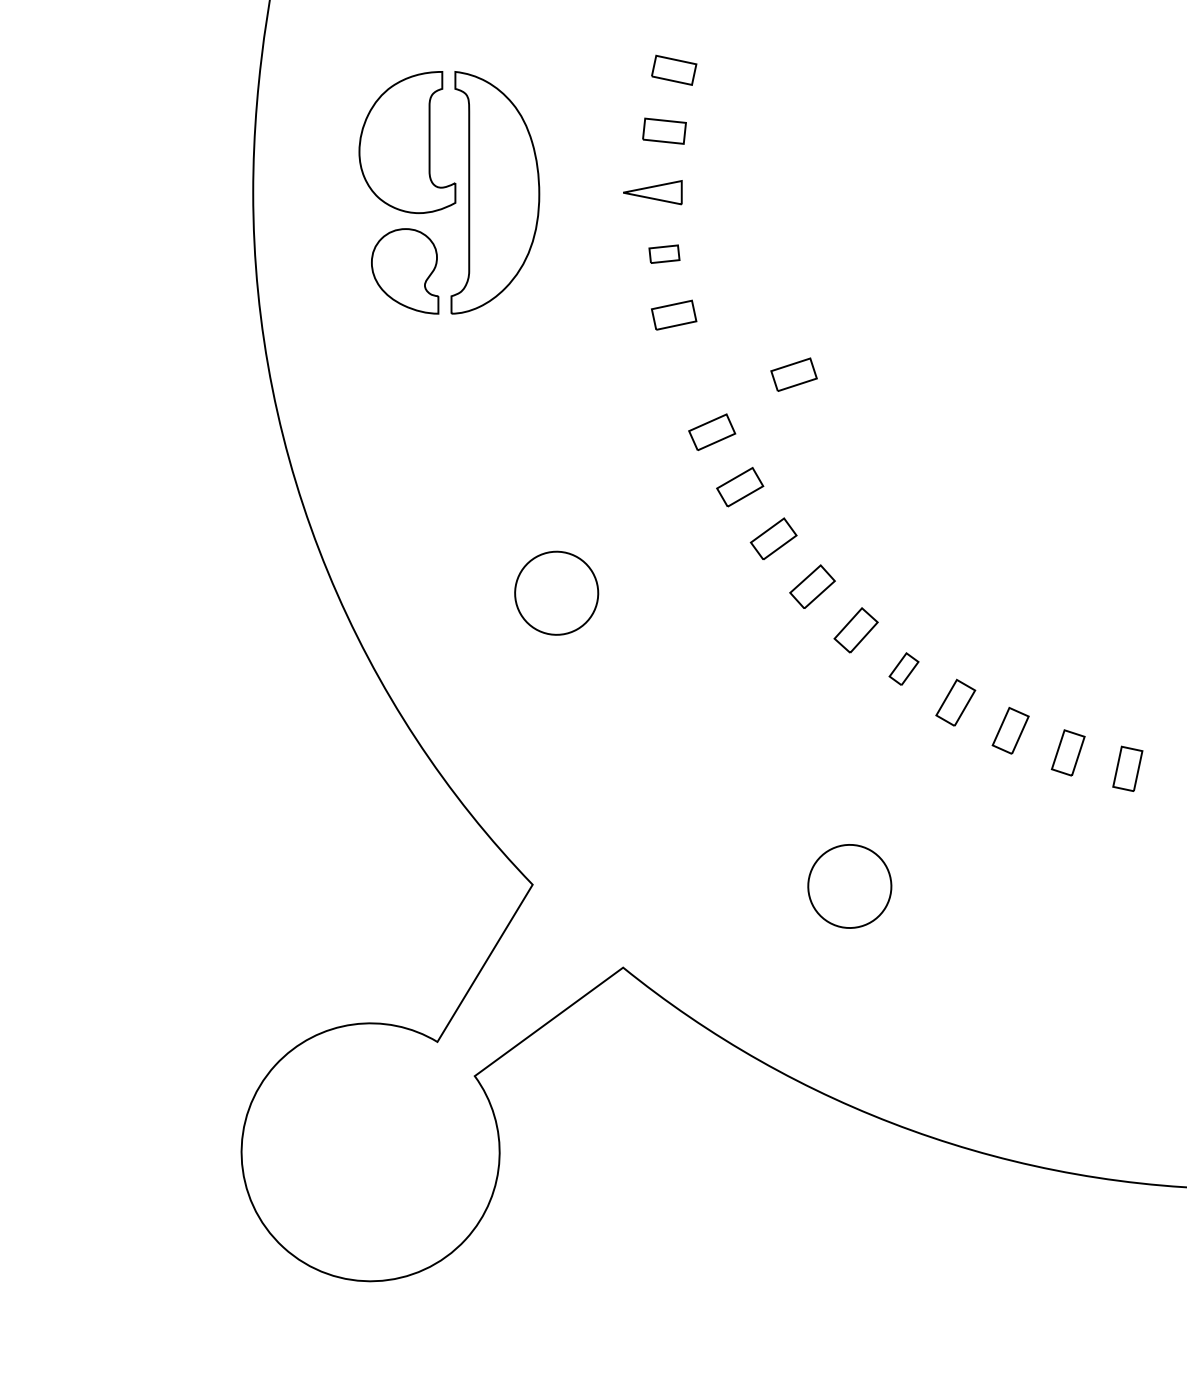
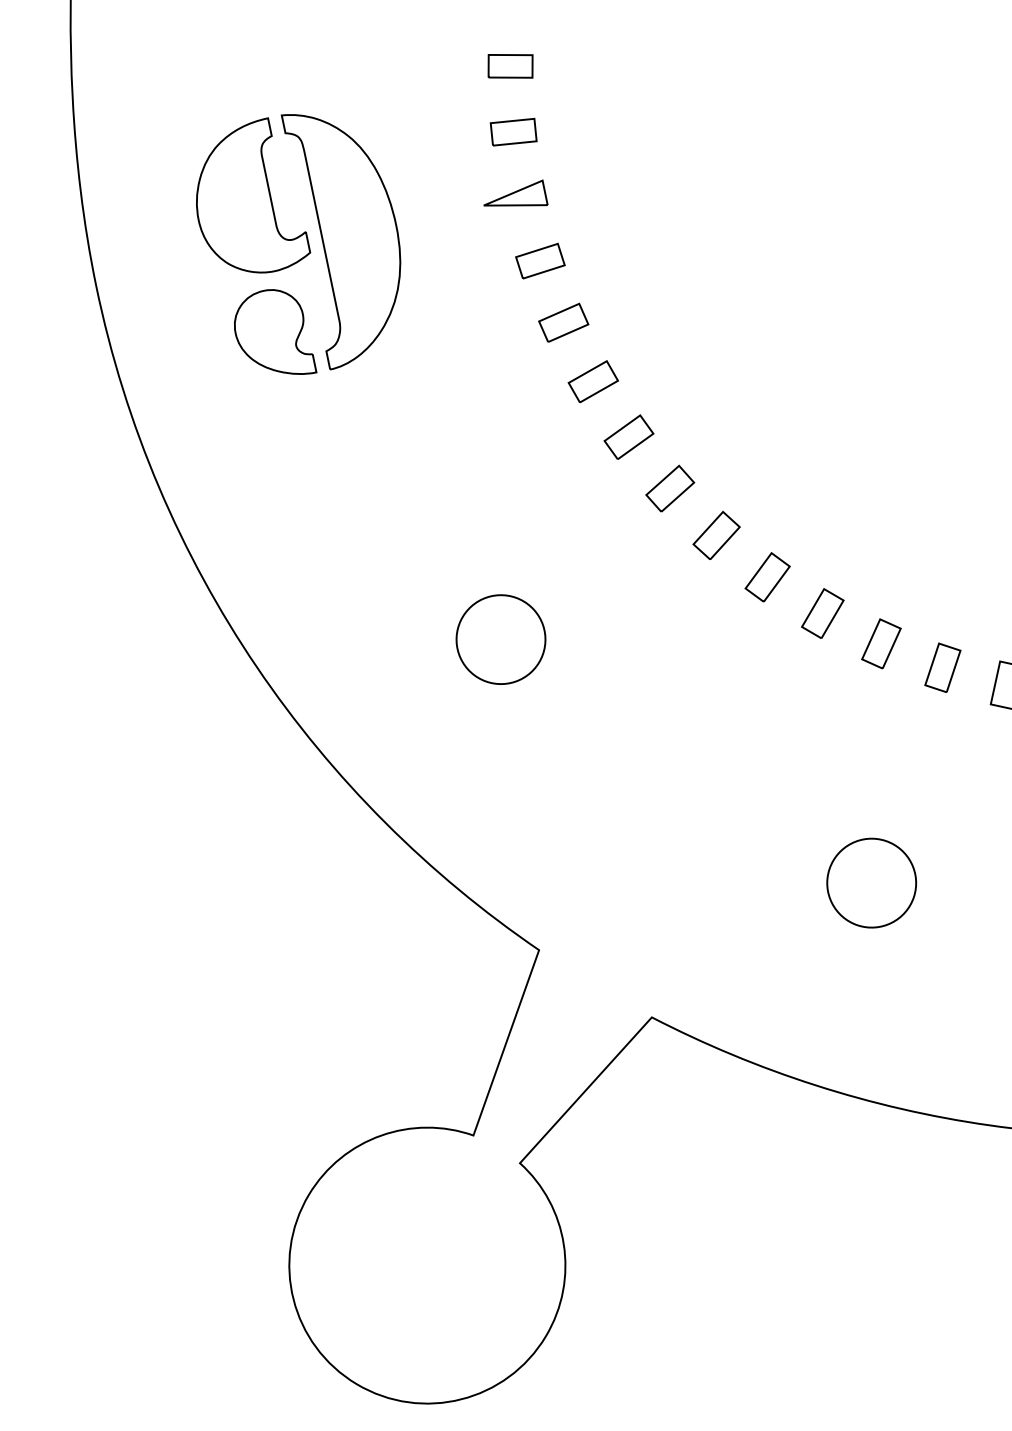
part: (664, 253) -> (540, 260), size x1.43
part: (793, 374) -> (592, 381), moved
part: (903, 668) -> (880, 643), size x1.43

